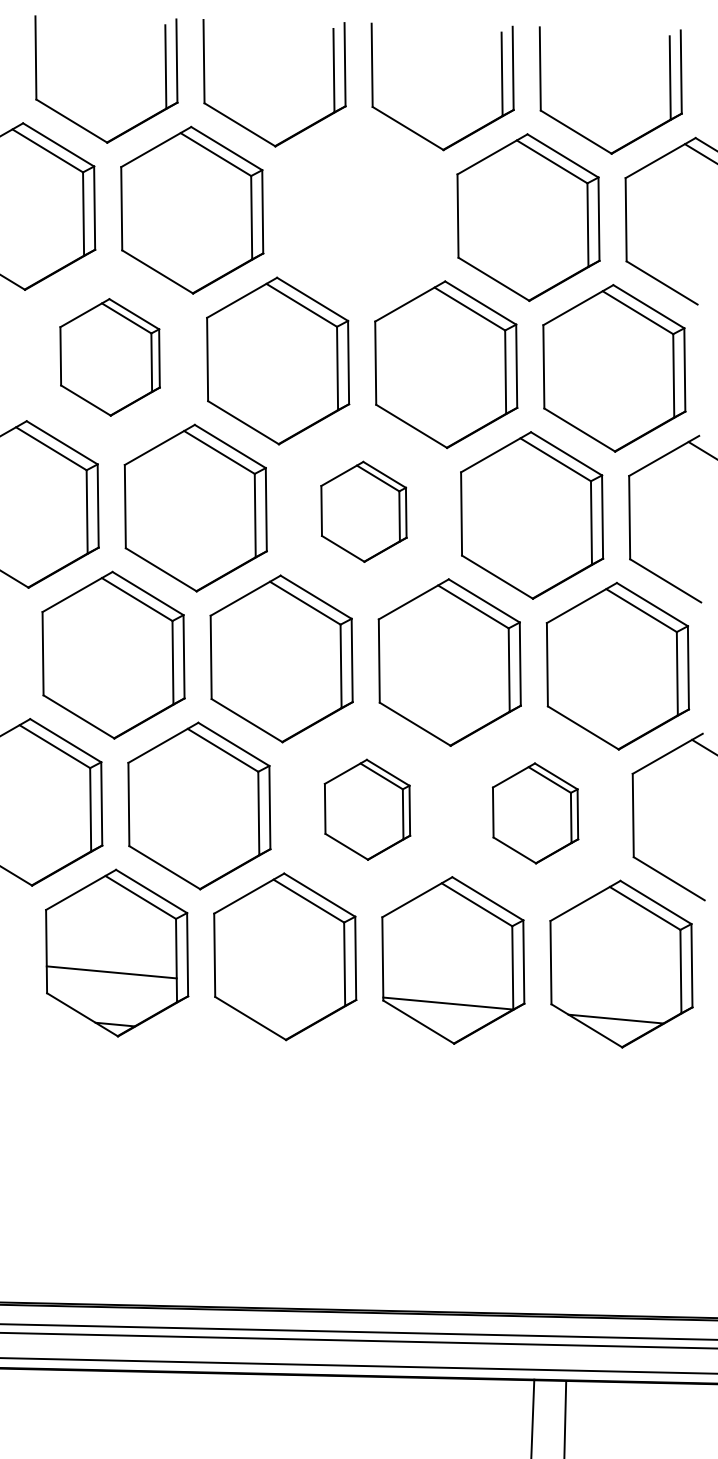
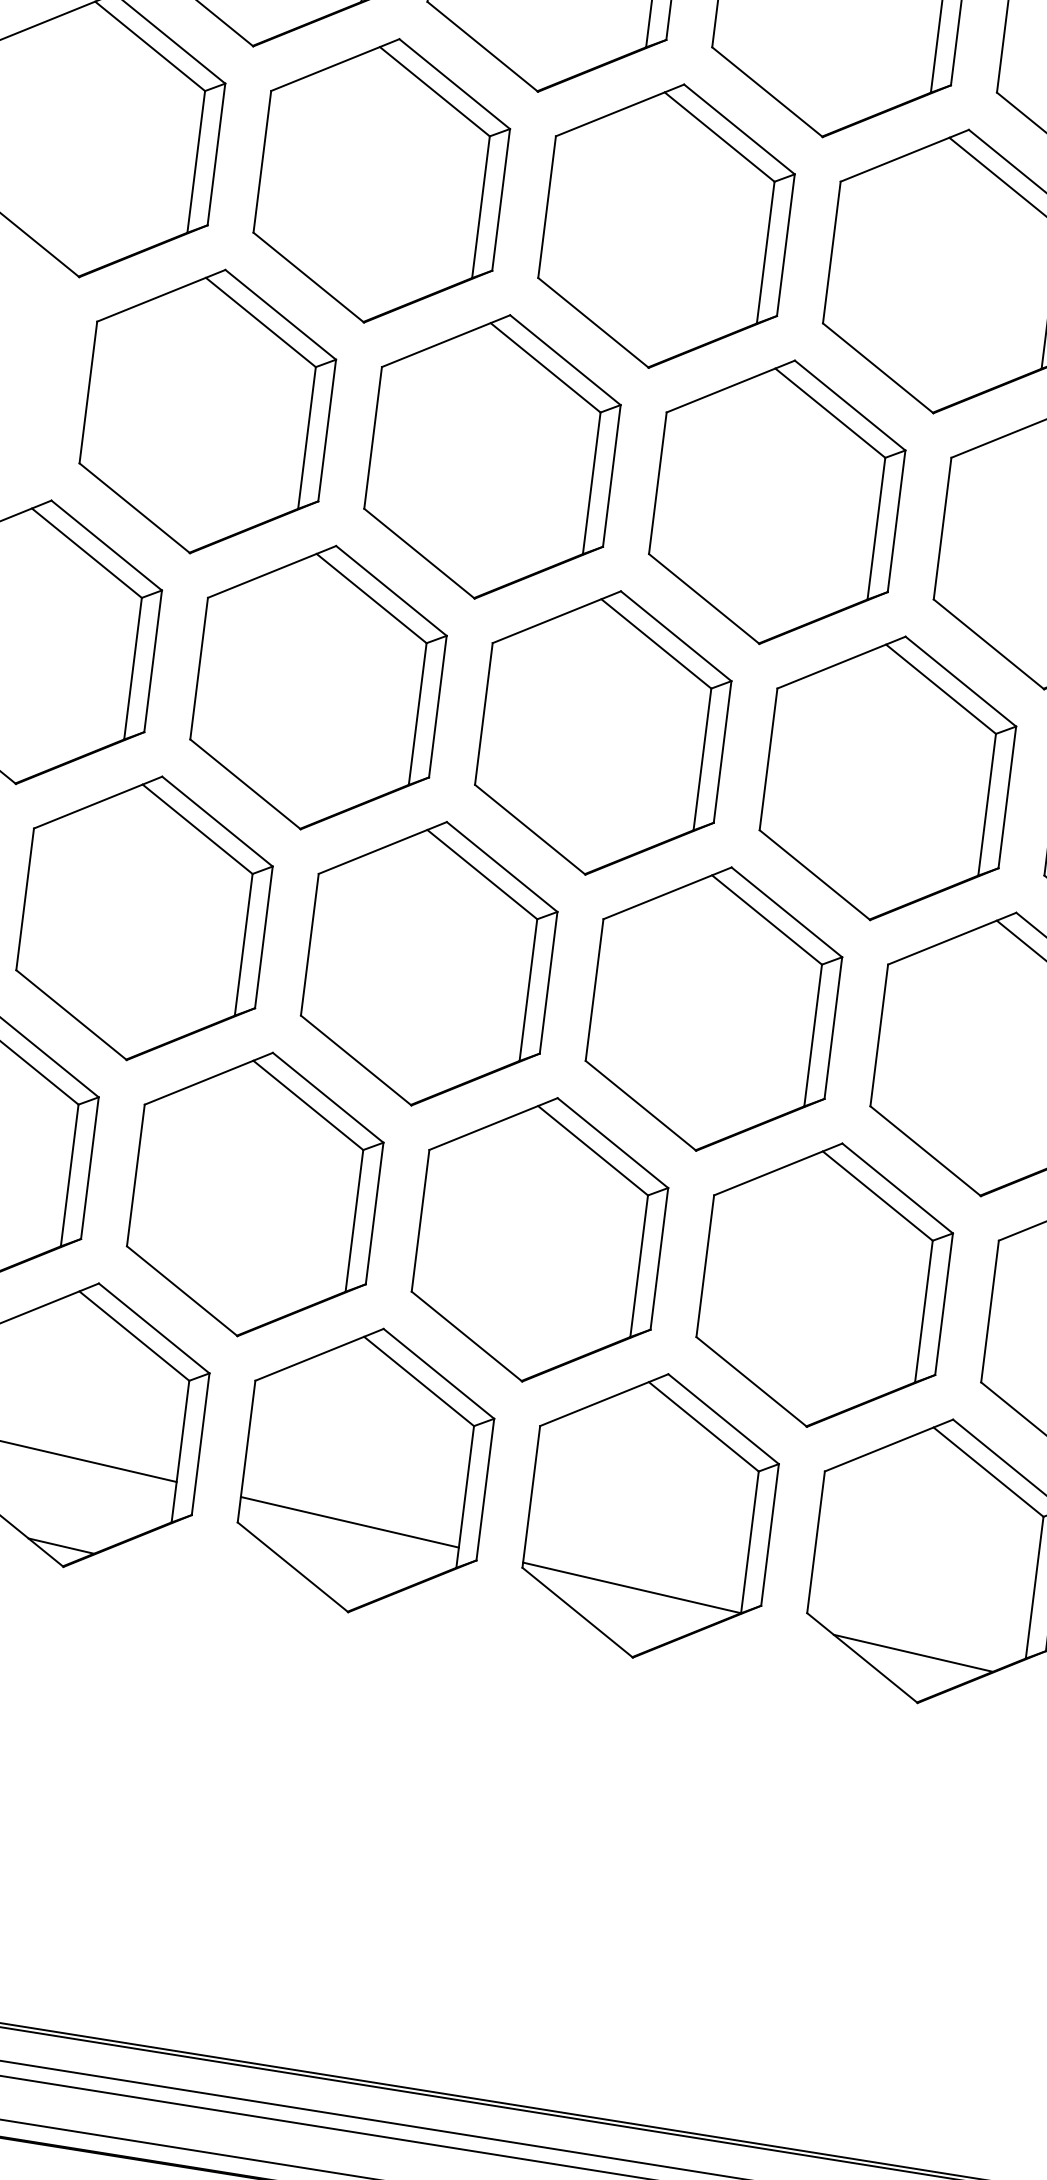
part: (360, 213) -> (666, 225), added
part: (110, 357) -> (208, 411), size x1.43
part: (363, 511) -> (602, 732), size x1.67
part: (367, 809) -> (539, 1239), size x1.67
part: (535, 813) -> (824, 1285), size x1.67
line: (280, 987) -> (350, 1521), added

